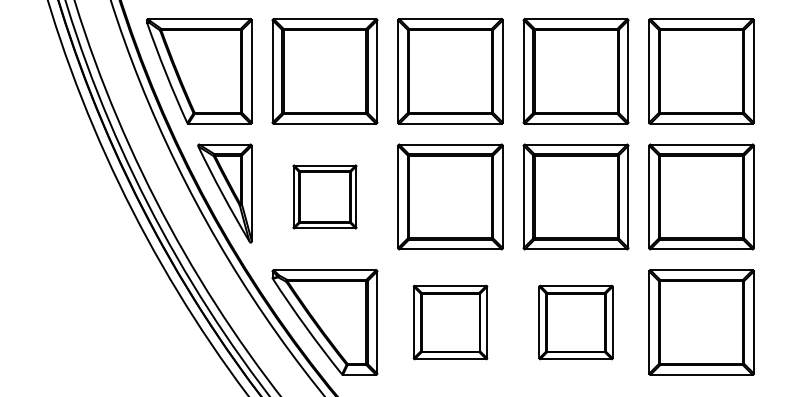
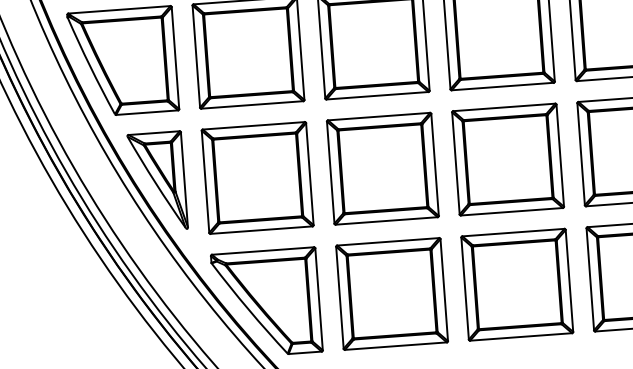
part: (324, 196) -> (257, 177), size x1.67
part: (450, 322) -> (392, 293), size x1.43
part: (575, 322) -> (516, 284), size x1.43

